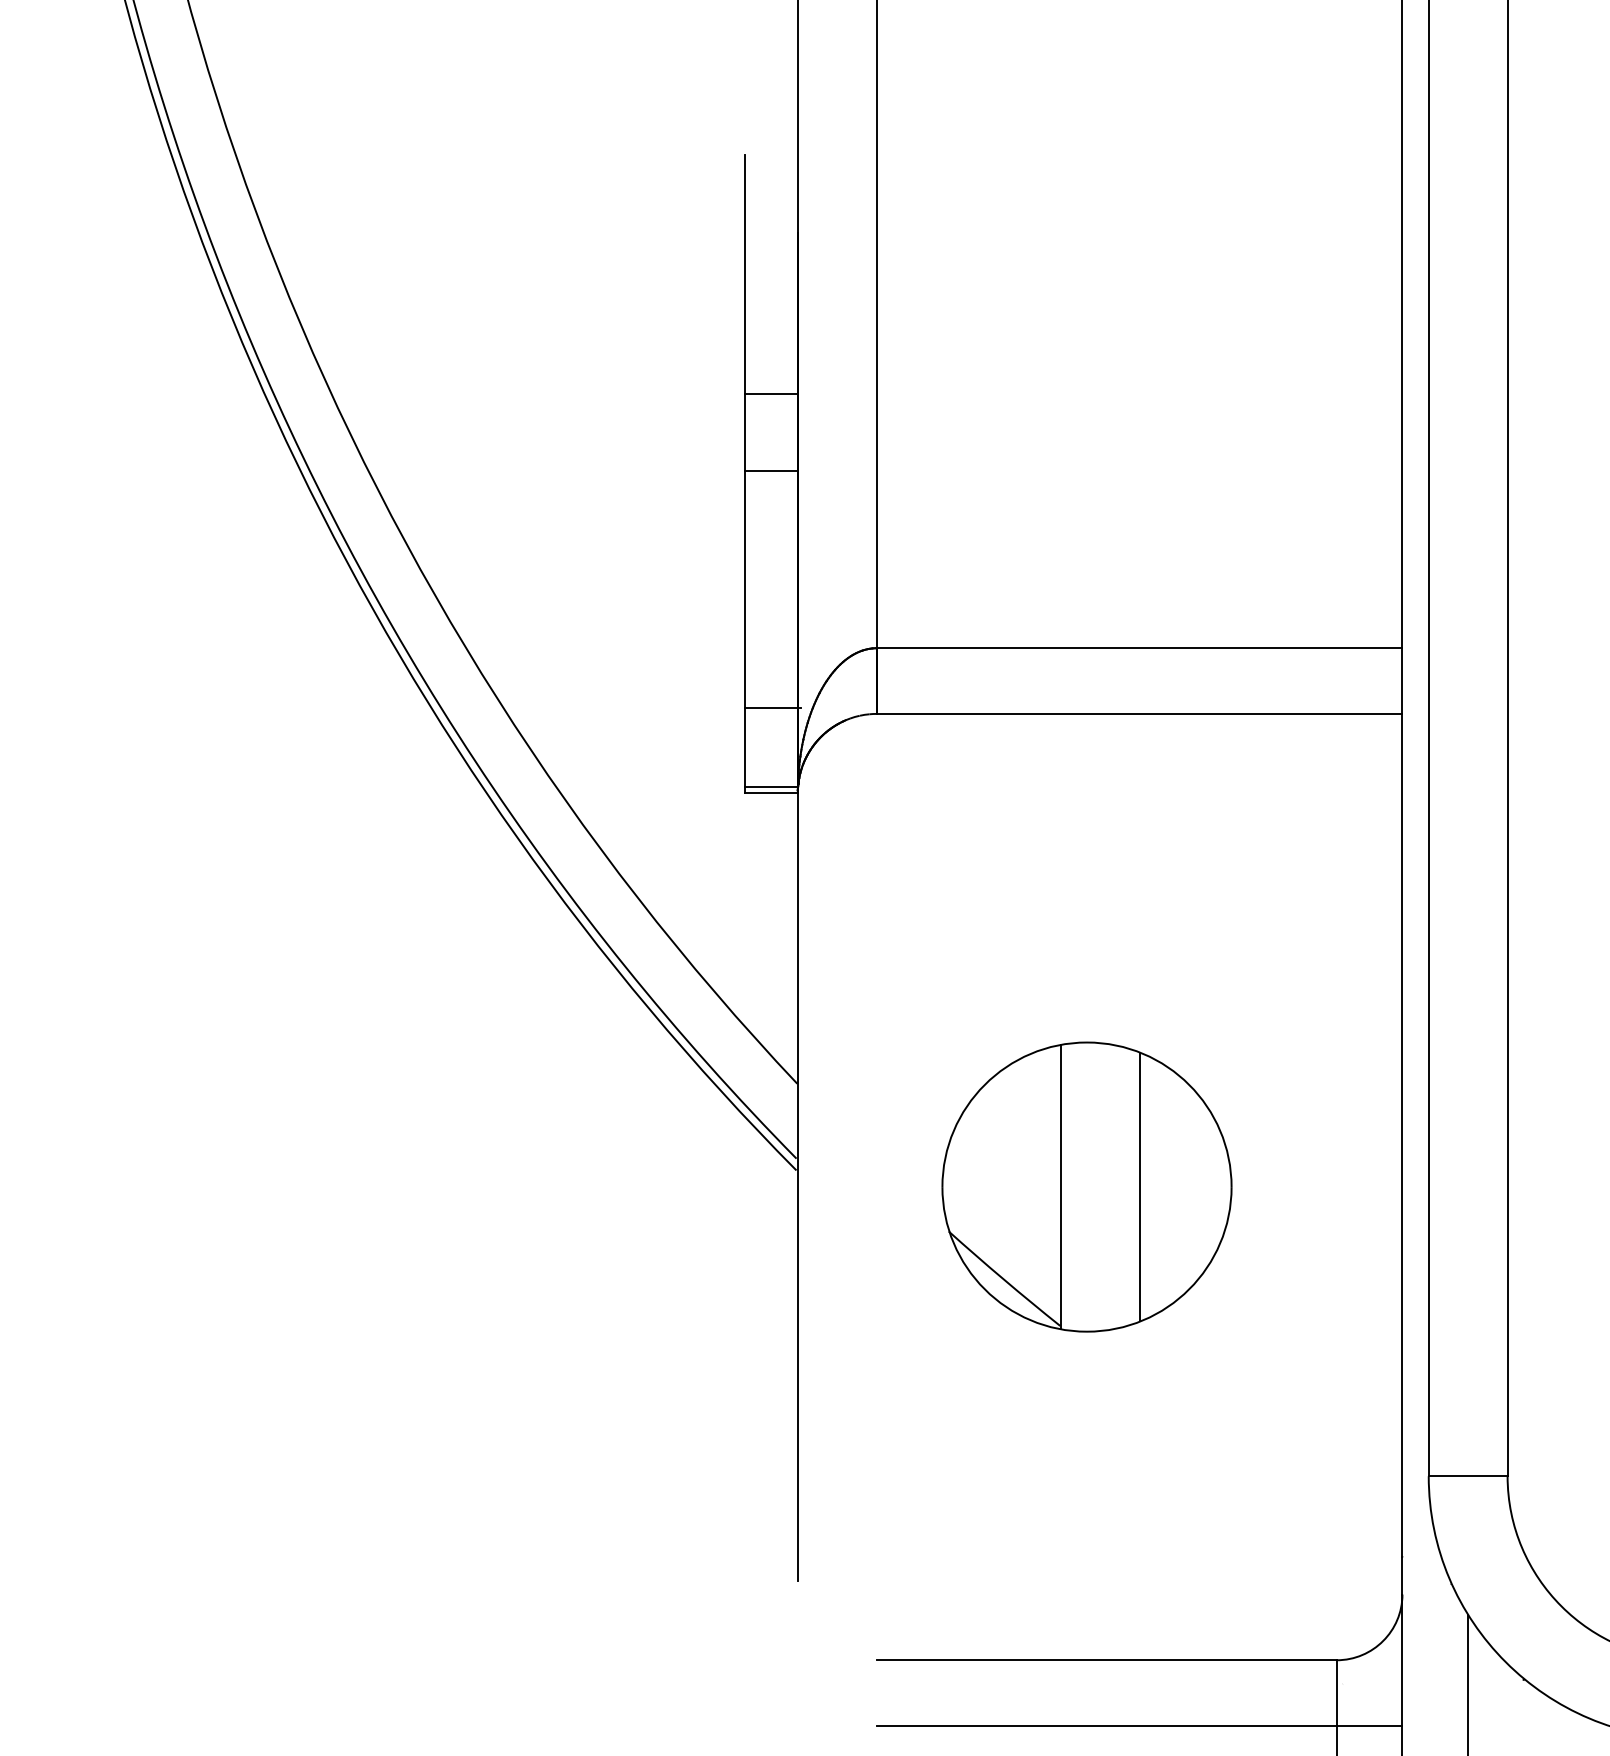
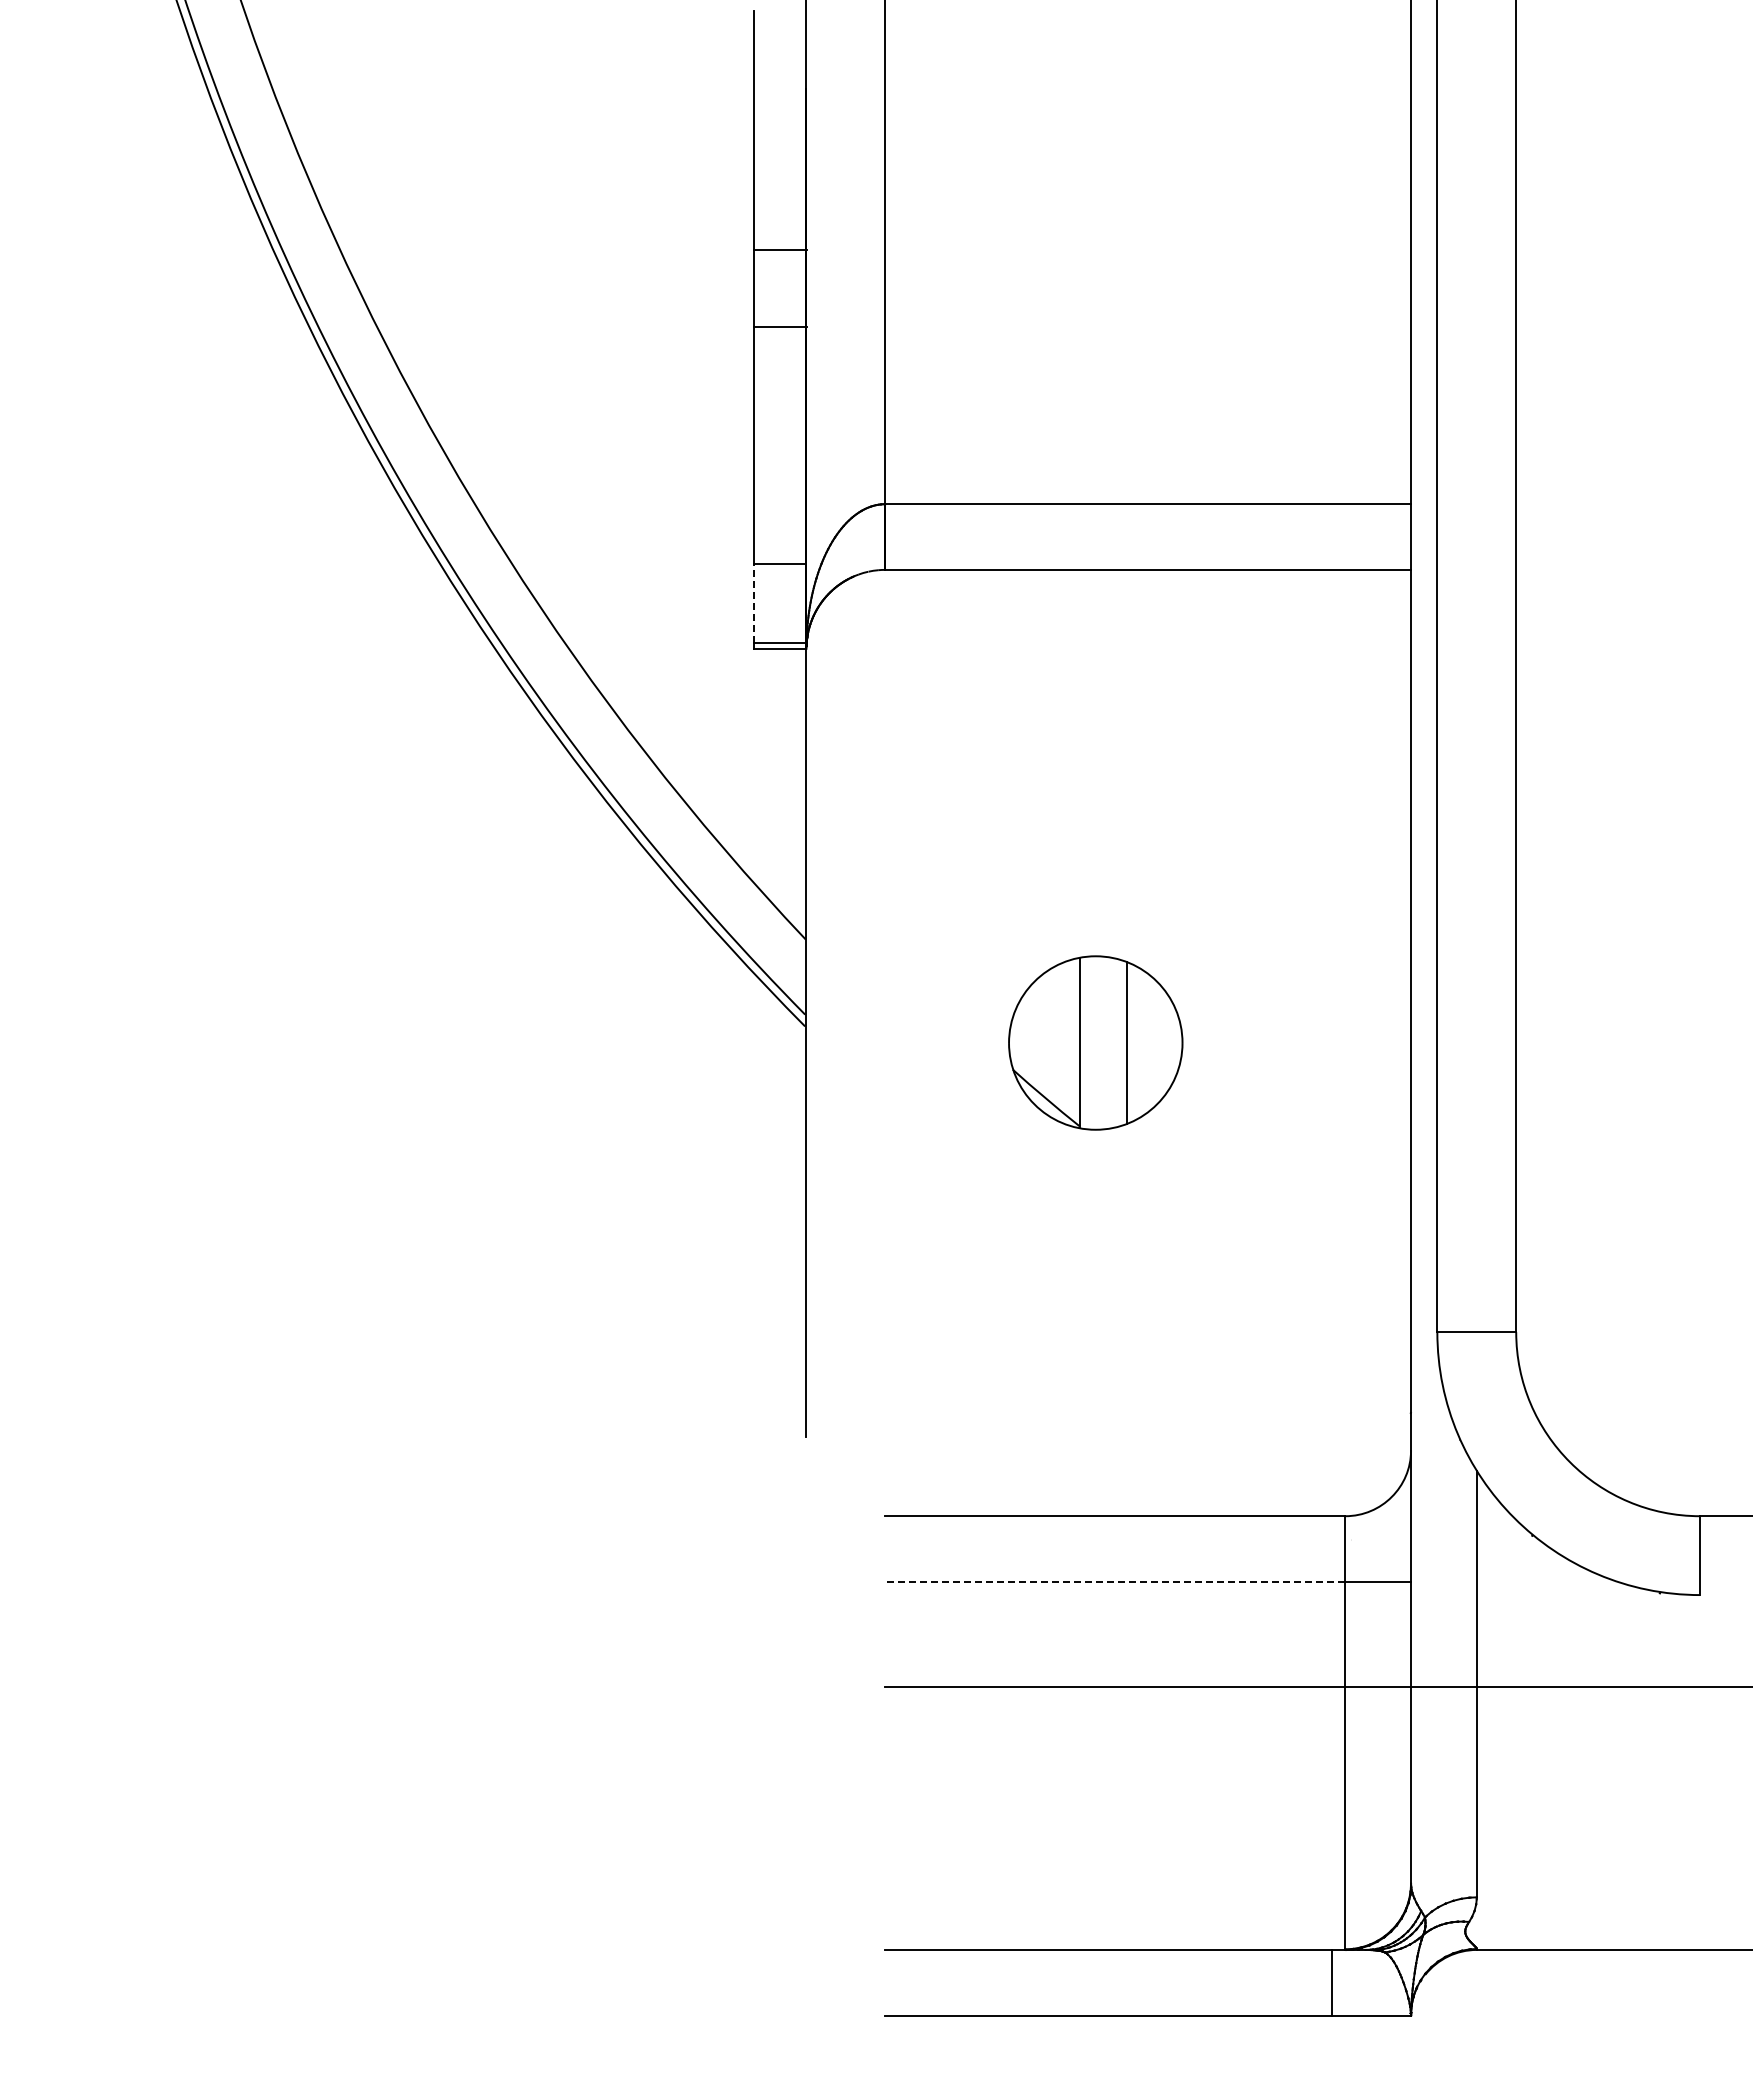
line: (744, 746) -> (753, 602), solid -> dashed
part: (1086, 1186) -> (1095, 1042), size x0.6
line: (1105, 1725) -> (1114, 1581), solid -> dashed

